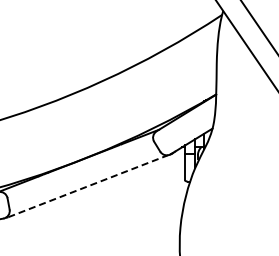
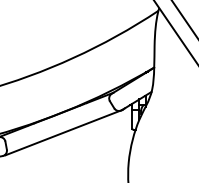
line: (88, 186) -> (63, 133), dashed -> solid

